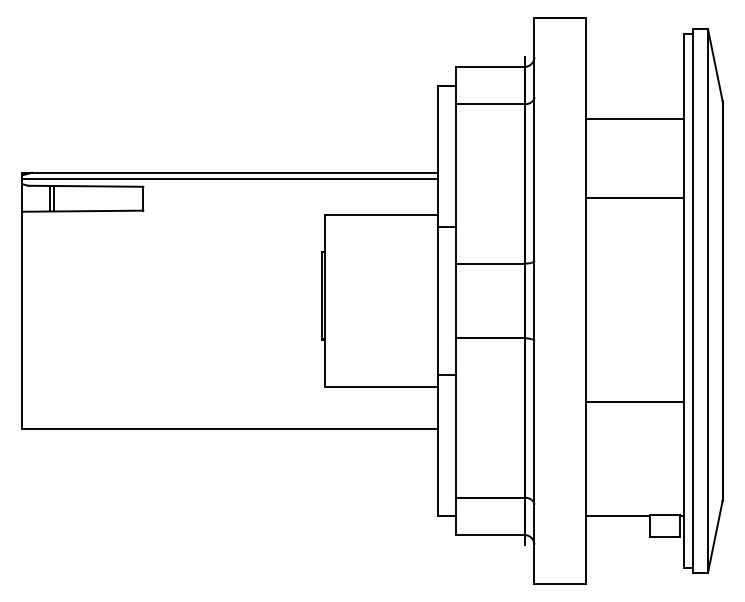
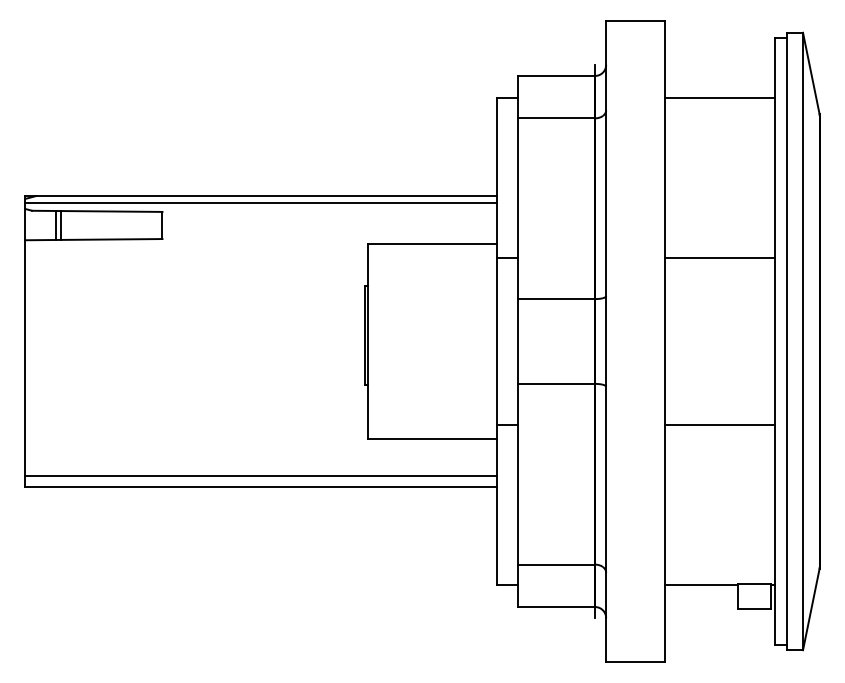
line: (634, 119) -> (719, 98), moved
line: (634, 197) -> (719, 256), moved
line: (634, 402) -> (719, 426), moved
line: (229, 419) -> (260, 475), added

